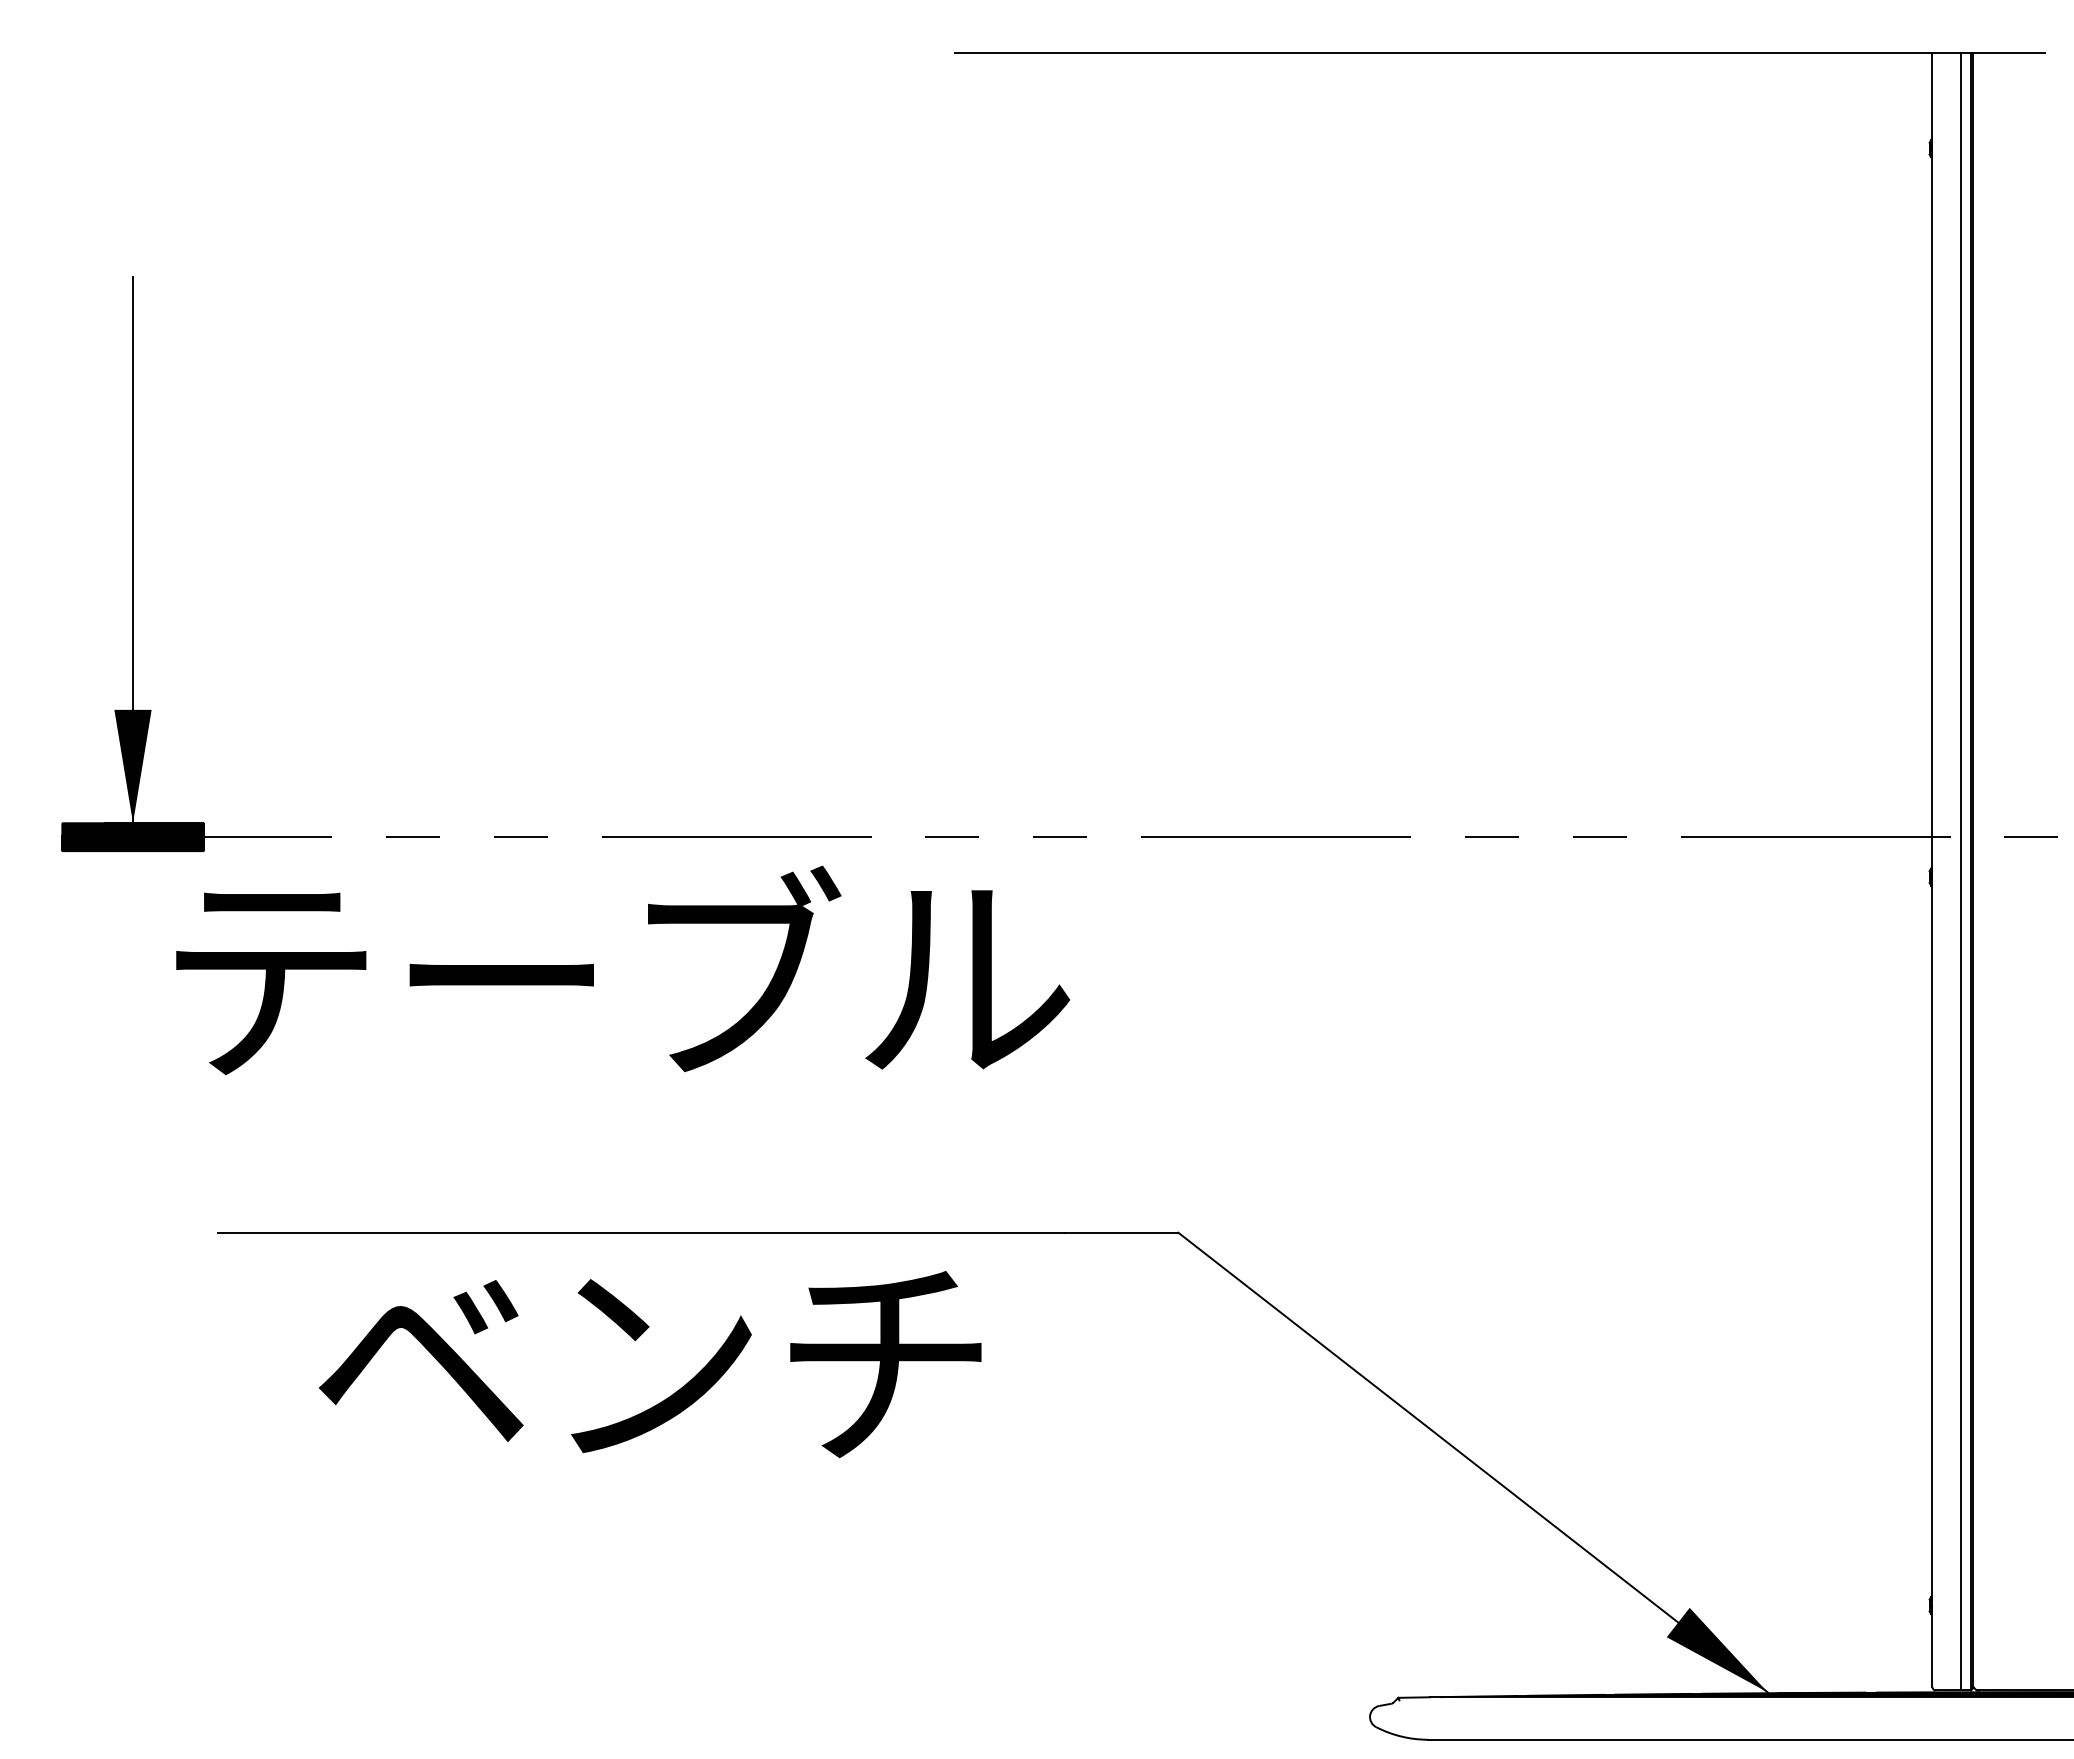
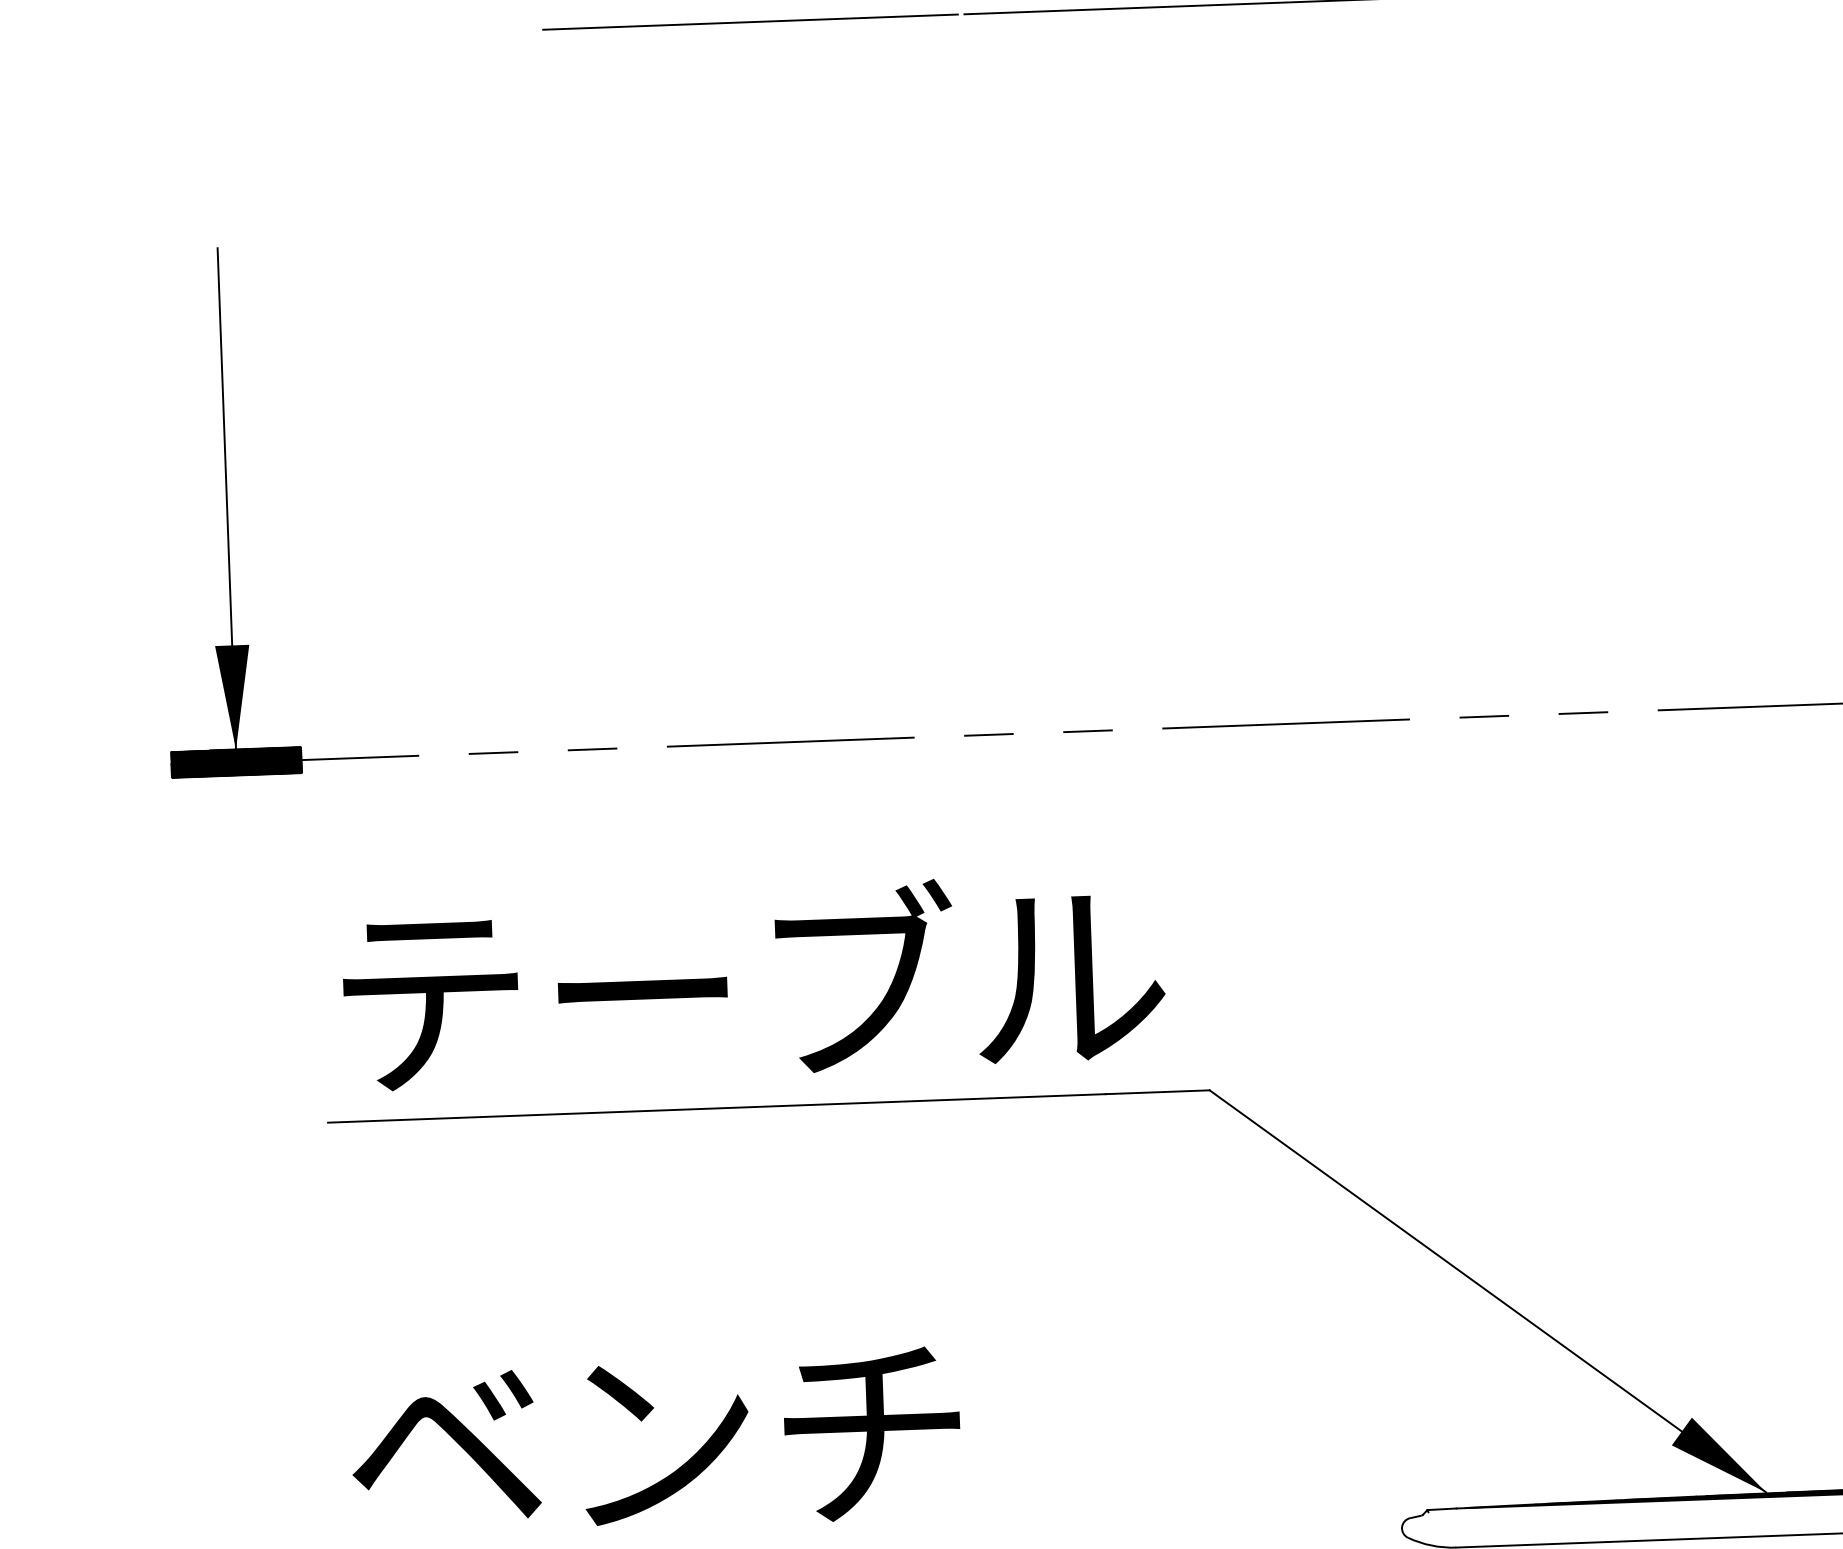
line: (721, 52) -> (750, 21), added
text: (623, 969) -> (754, 980), moved
text: (649, 1364) -> (655, 1442), moved

